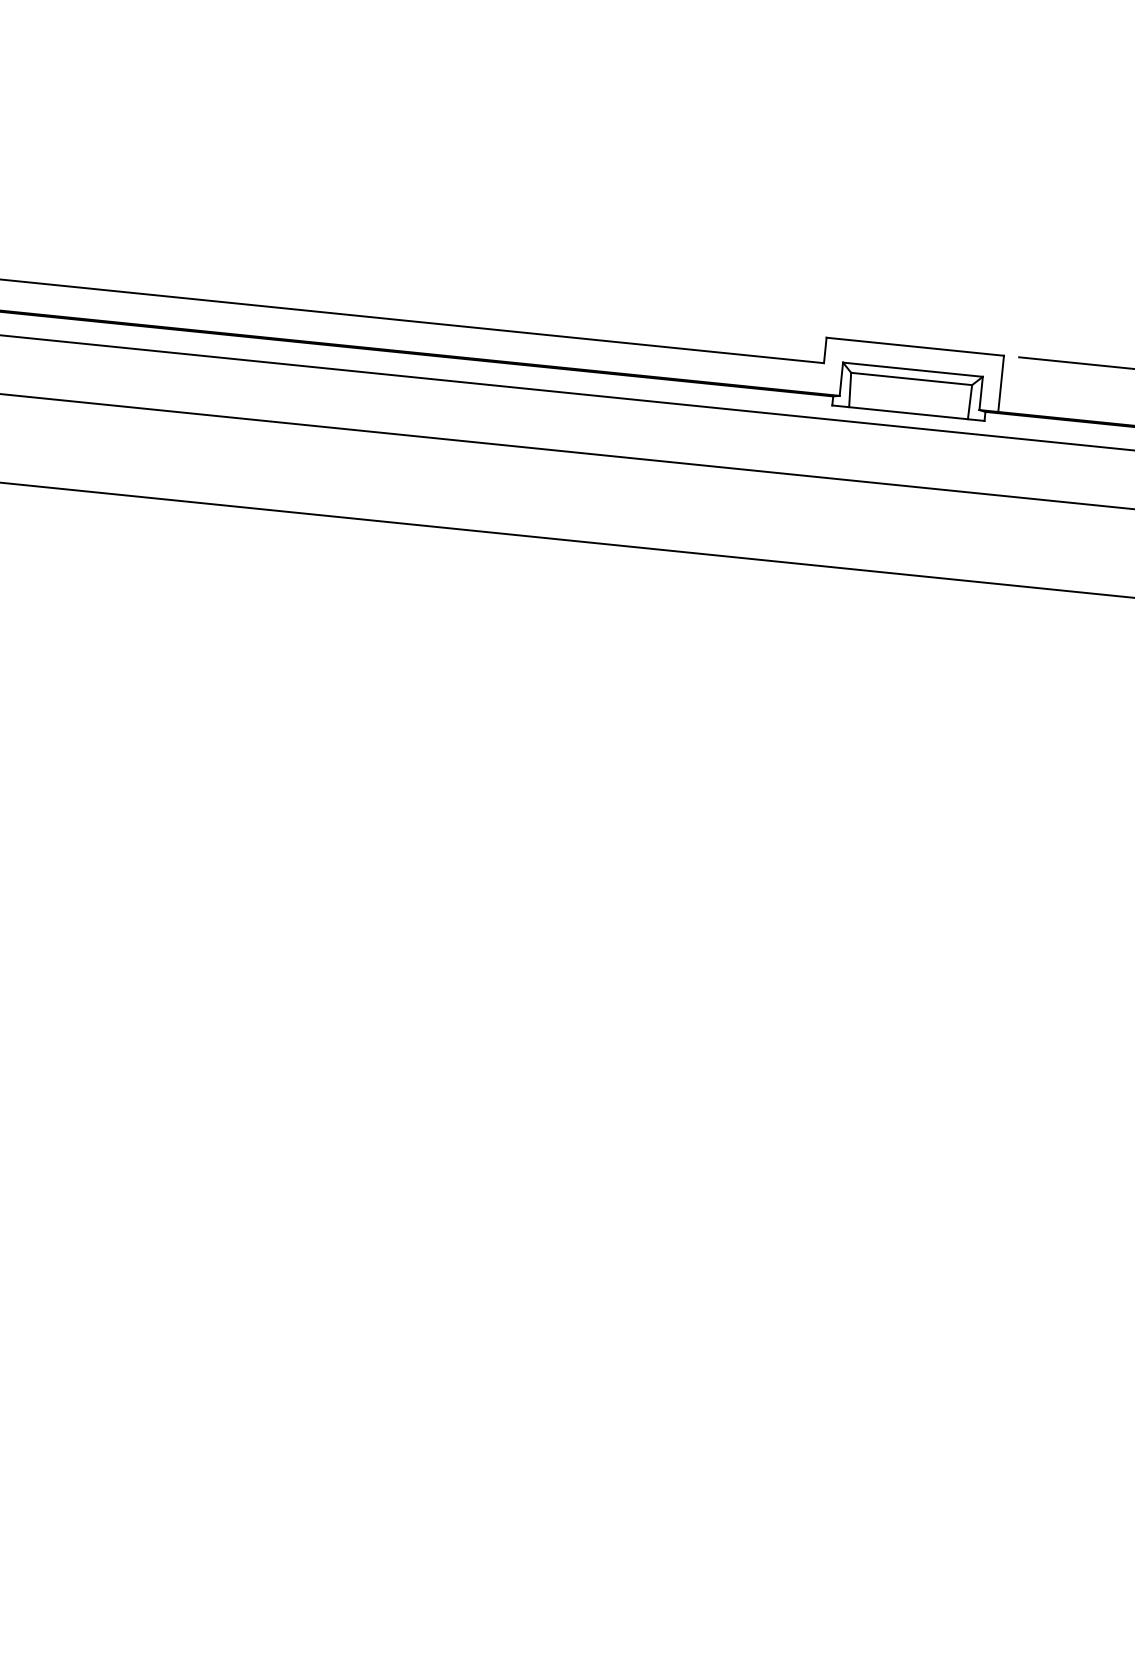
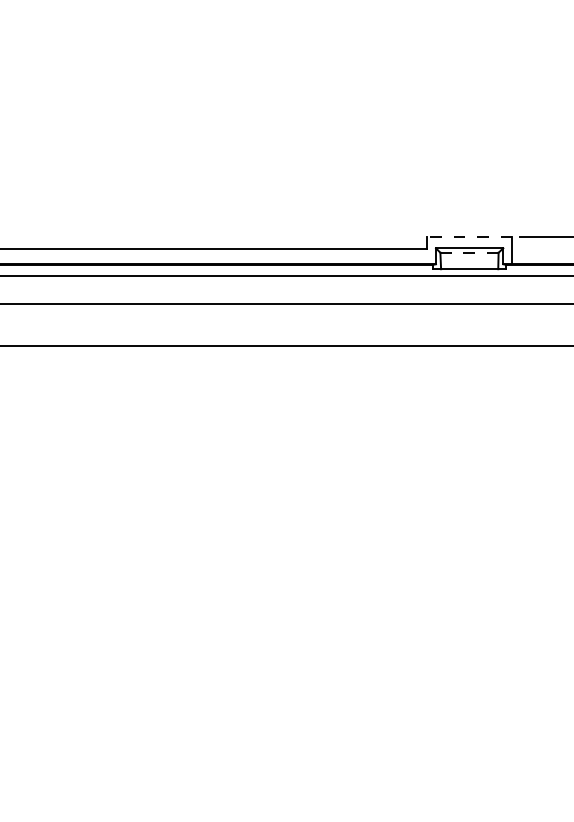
line: (914, 347) -> (469, 237), solid -> dashed
line: (911, 378) -> (469, 252), solid -> dashed

